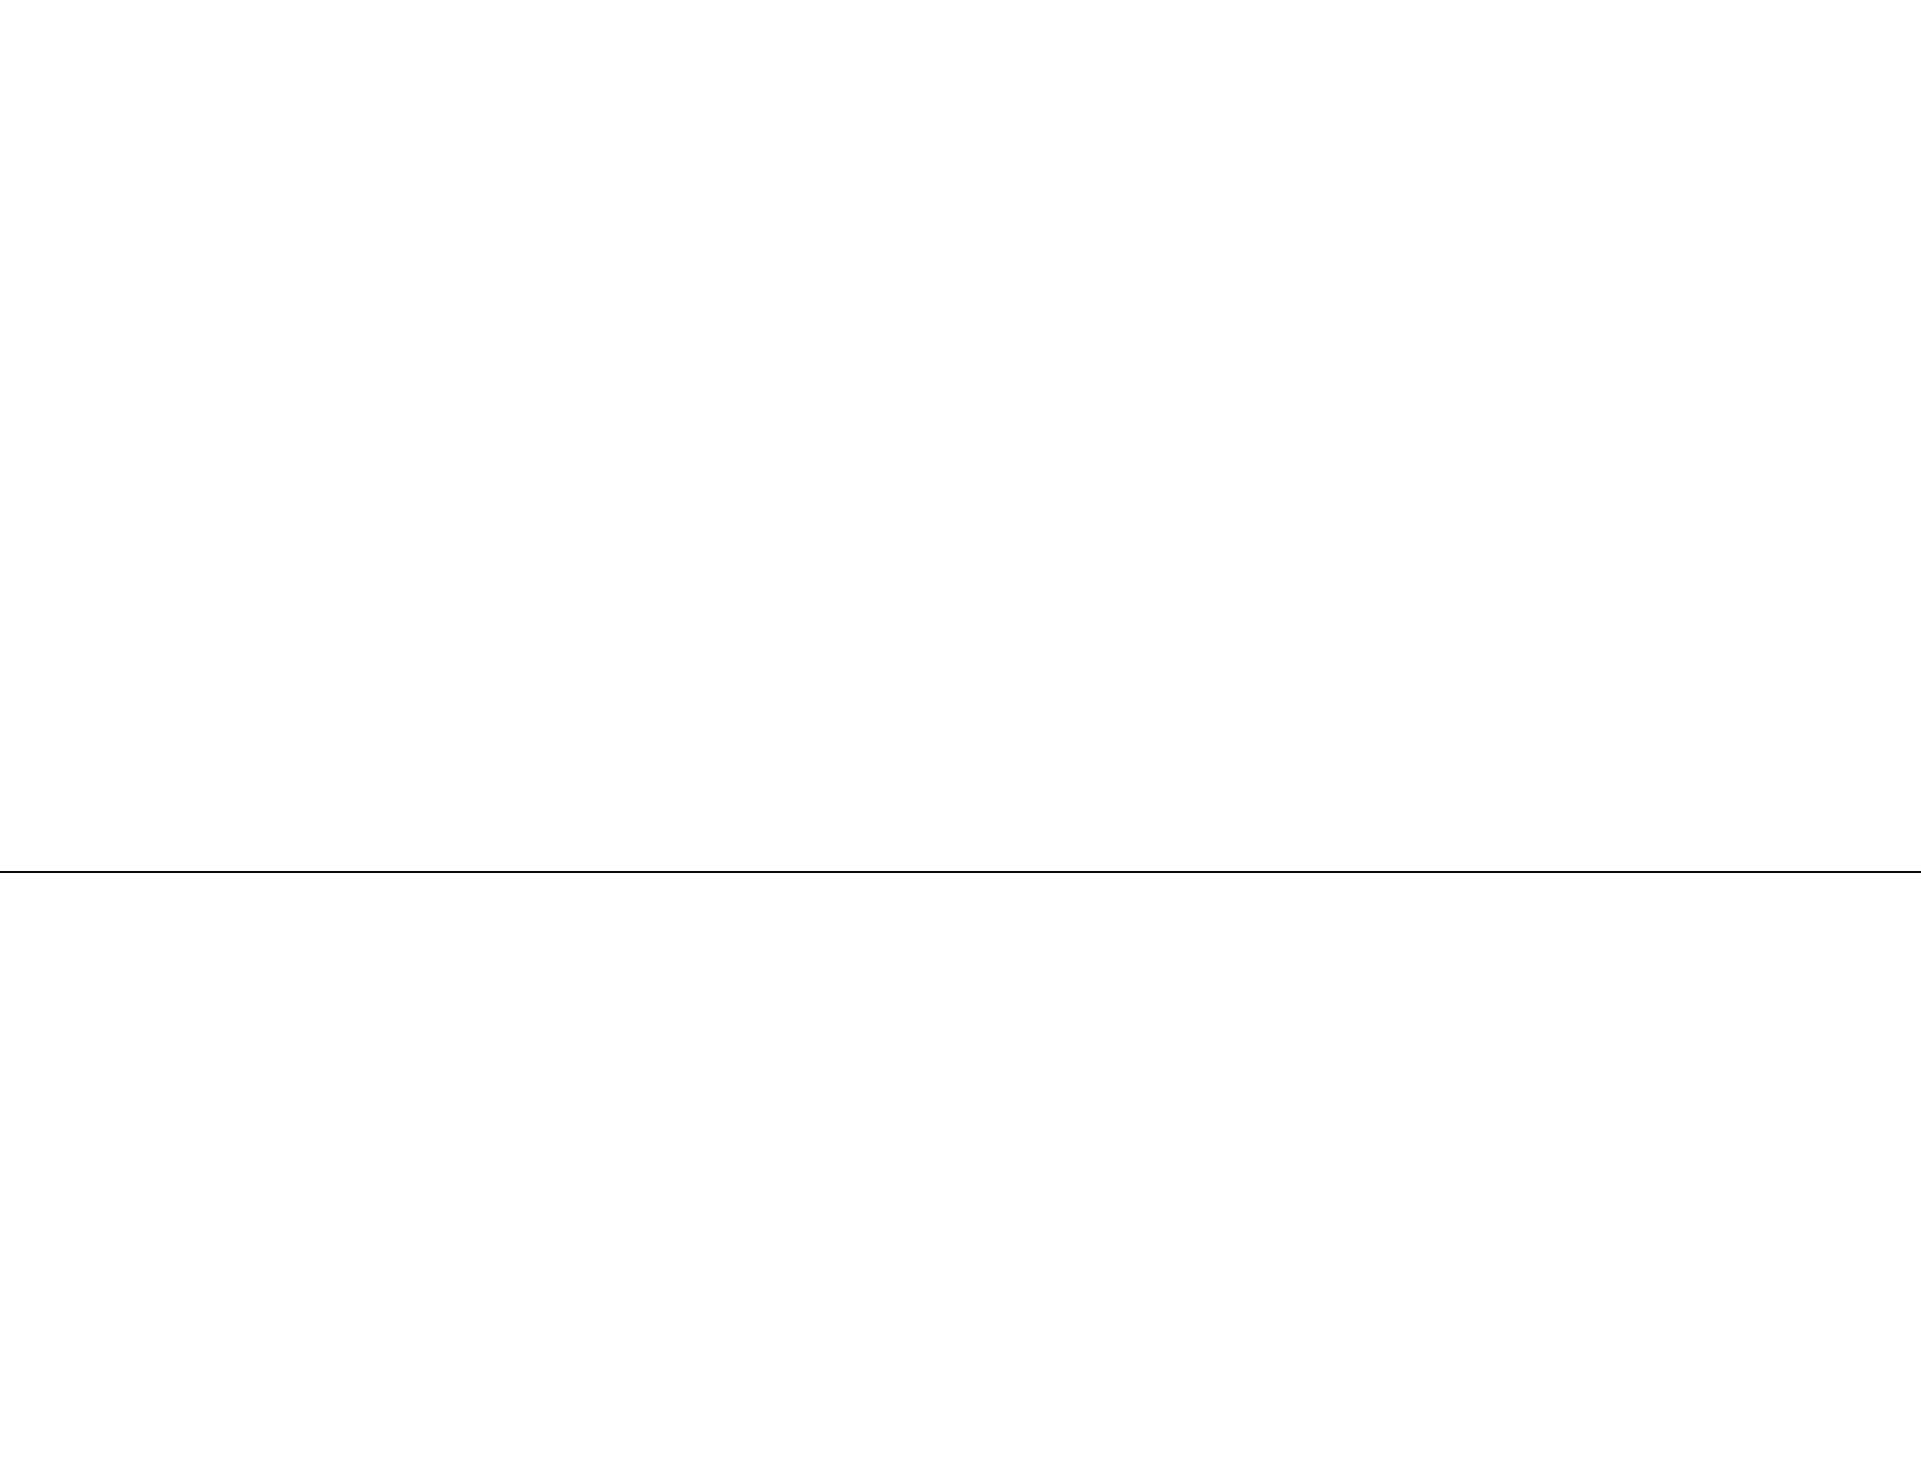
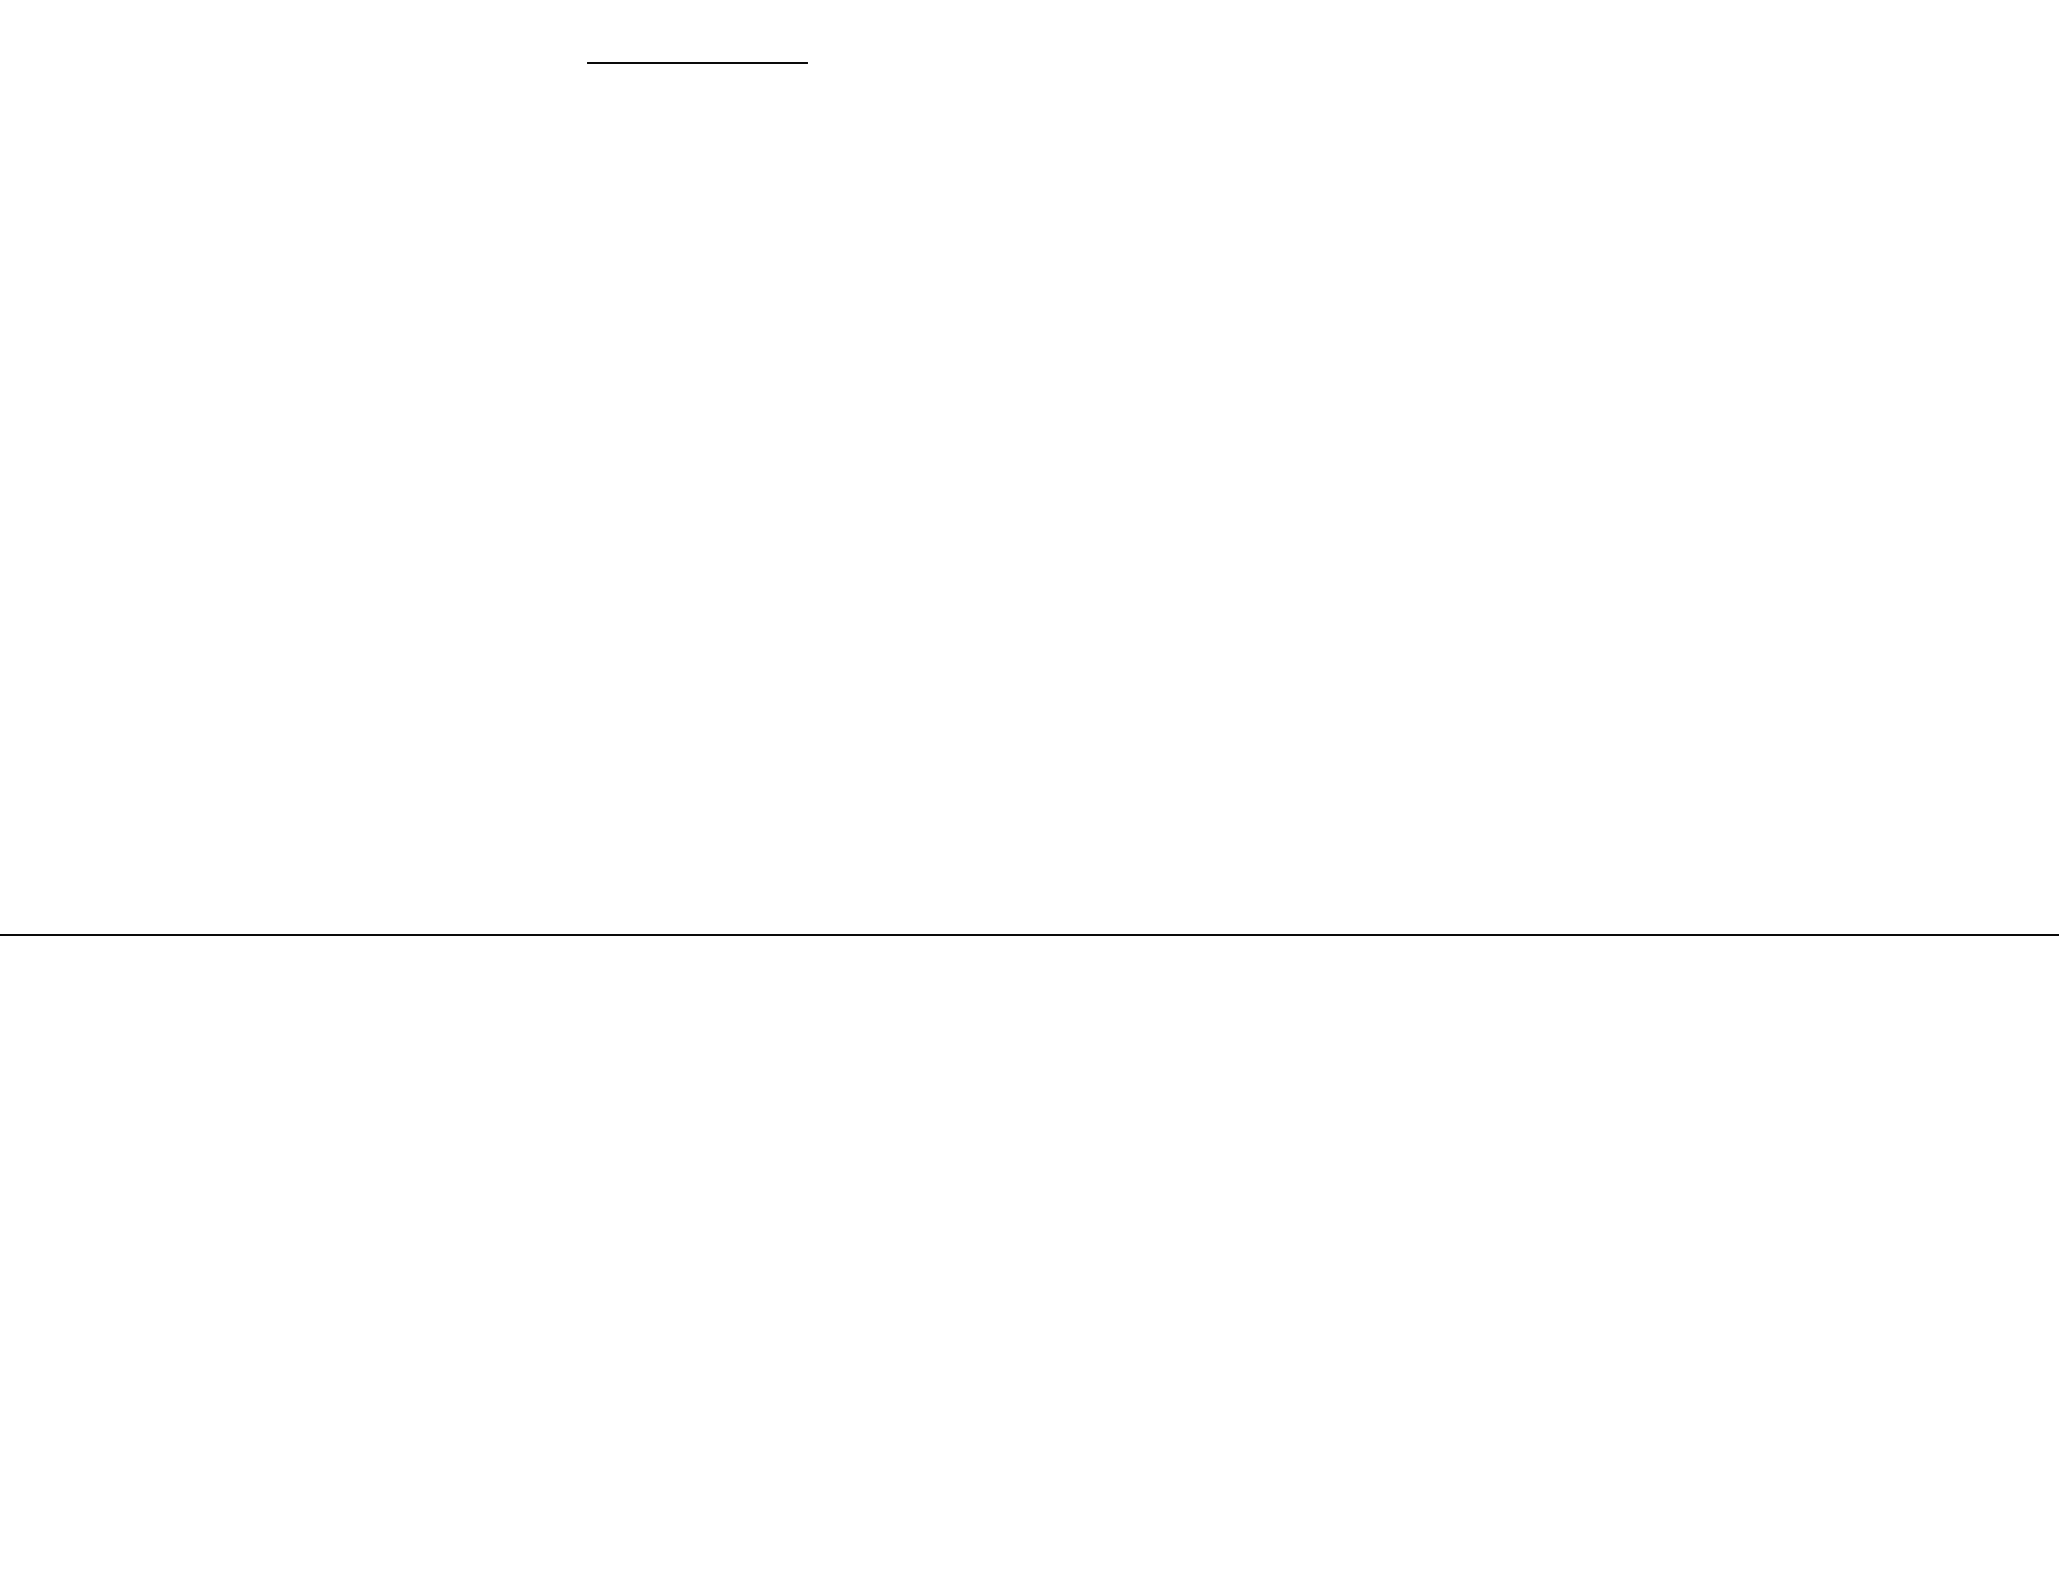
line: (651, 59) -> (698, 63), added

